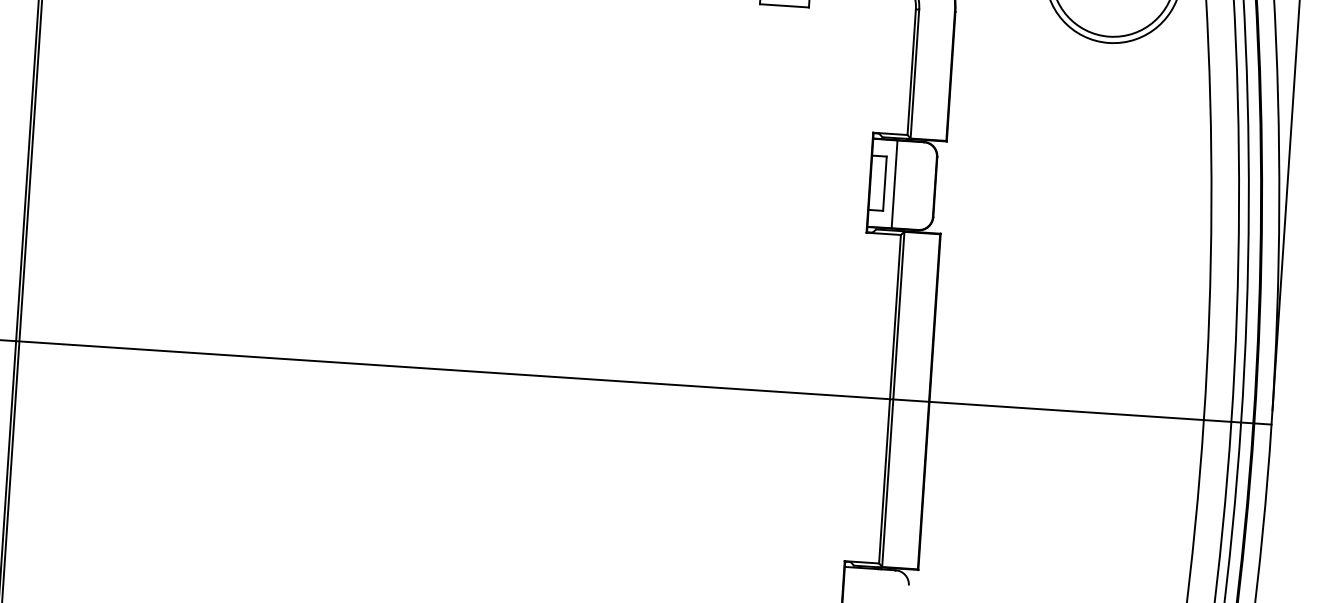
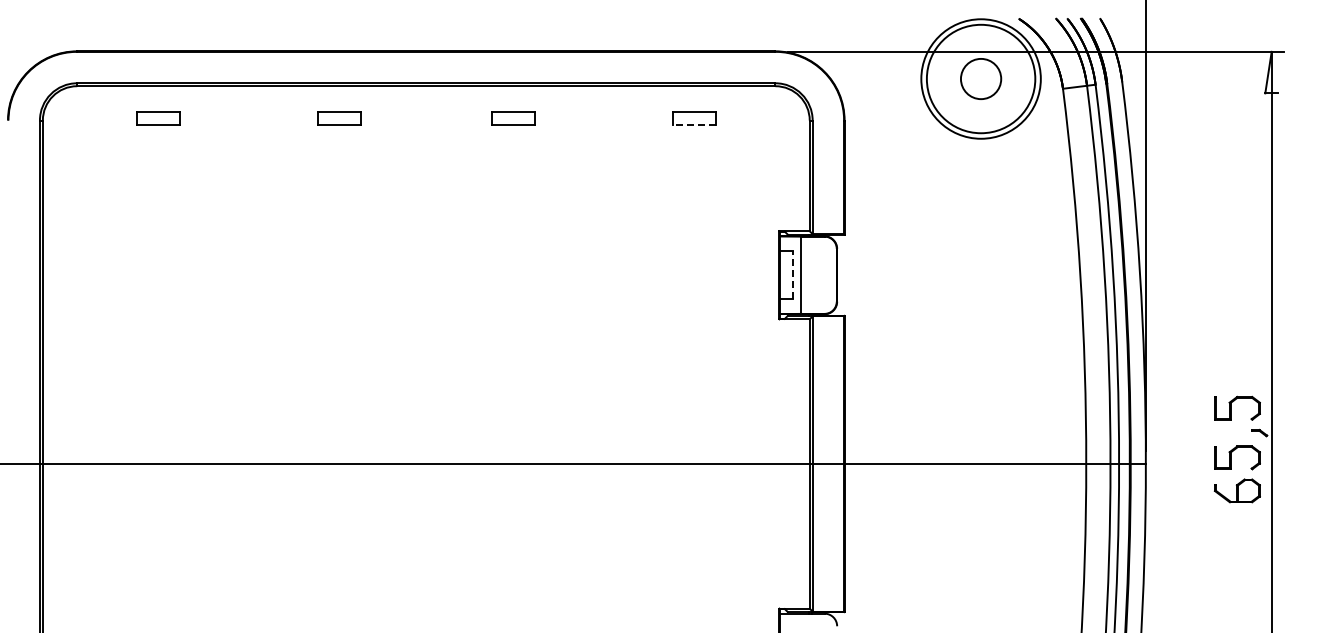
line: (784, 6) -> (694, 125), solid -> dashed
line: (884, 183) -> (792, 275), solid -> dashed

